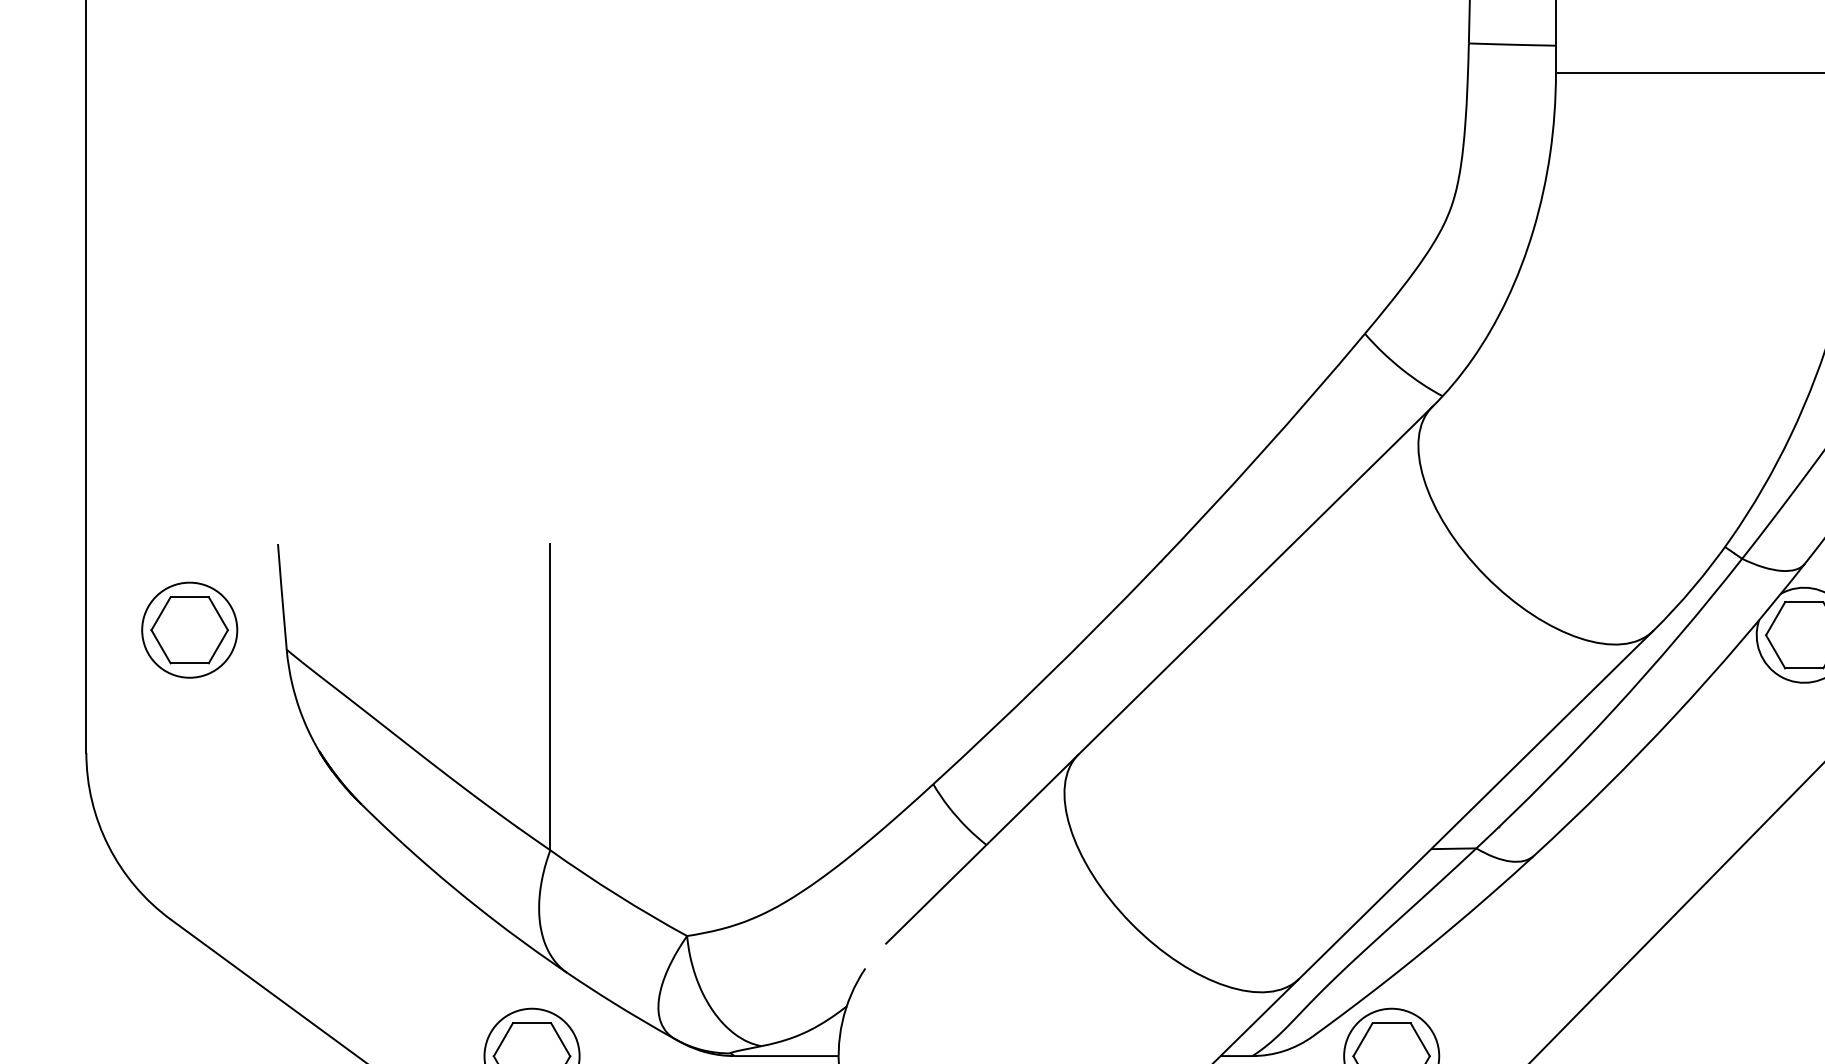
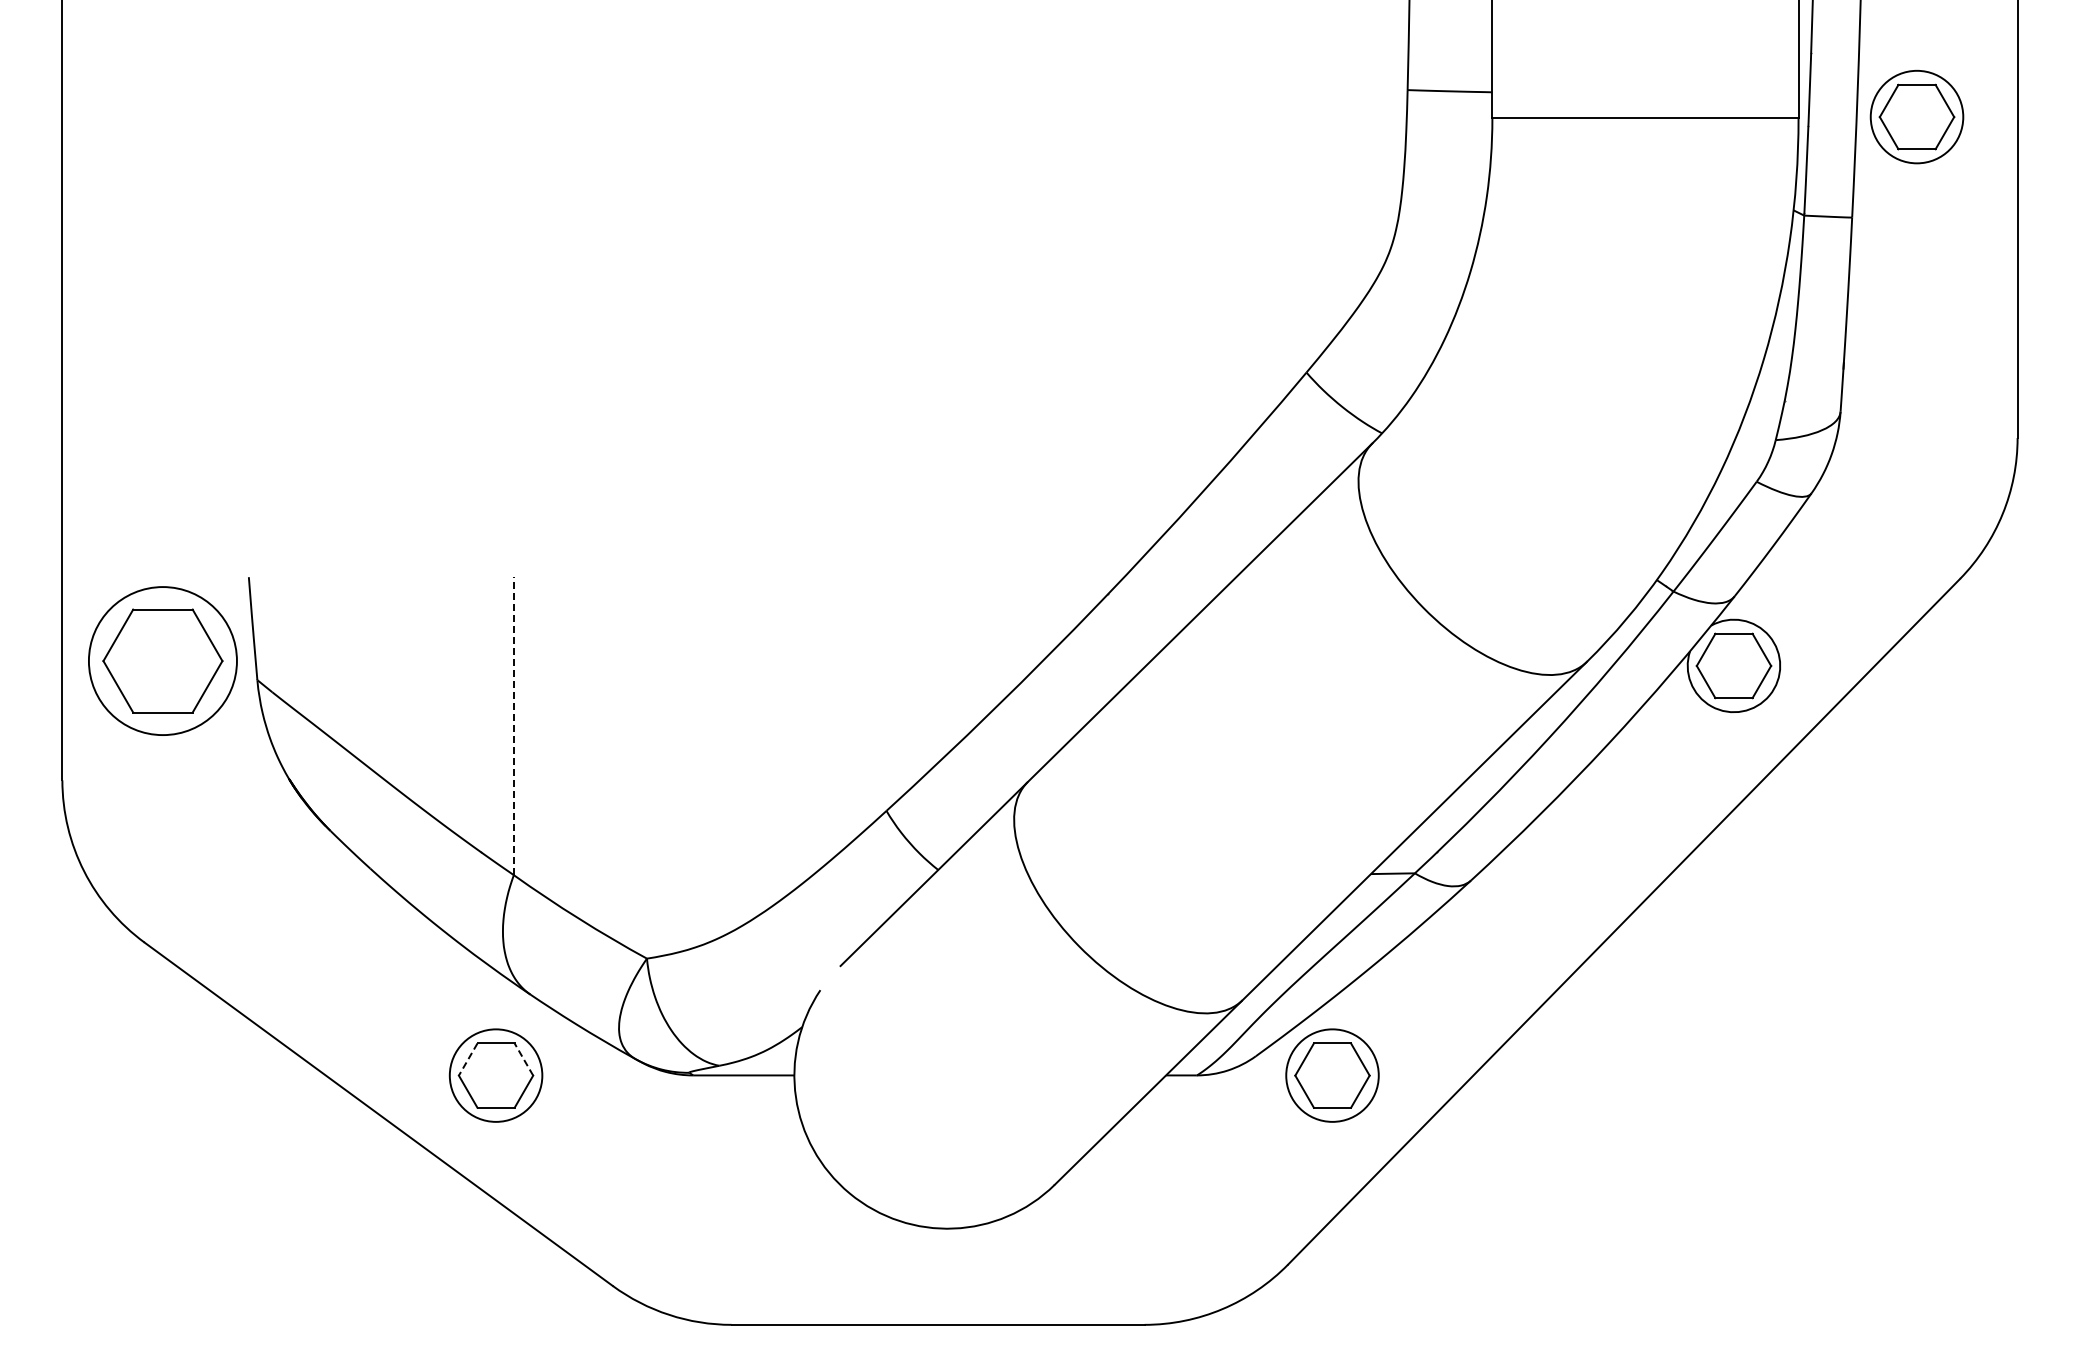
part: (189, 629) -> (162, 660), size x1.6
line: (549, 696) -> (513, 725), solid -> dashed
line: (503, 1039) -> (468, 1059), solid -> dashed
line: (560, 1039) -> (523, 1059), solid -> dashed

